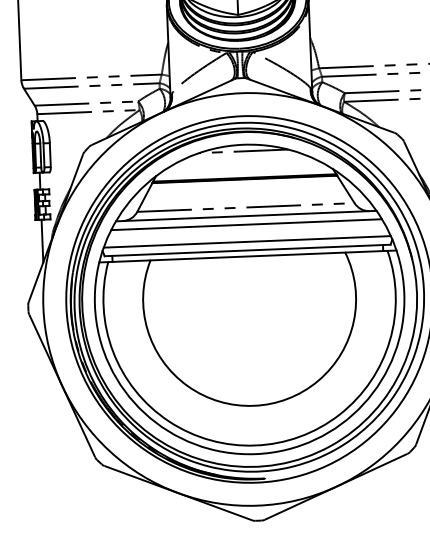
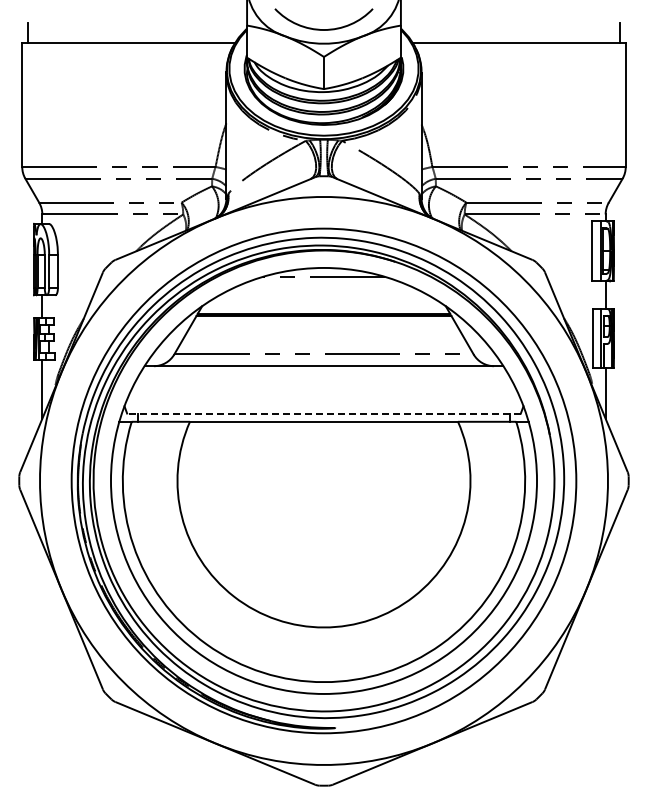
line: (246, 225) -> (323, 378), removed
line: (246, 241) -> (323, 401), removed
line: (248, 250) -> (324, 413), solid -> dashed

